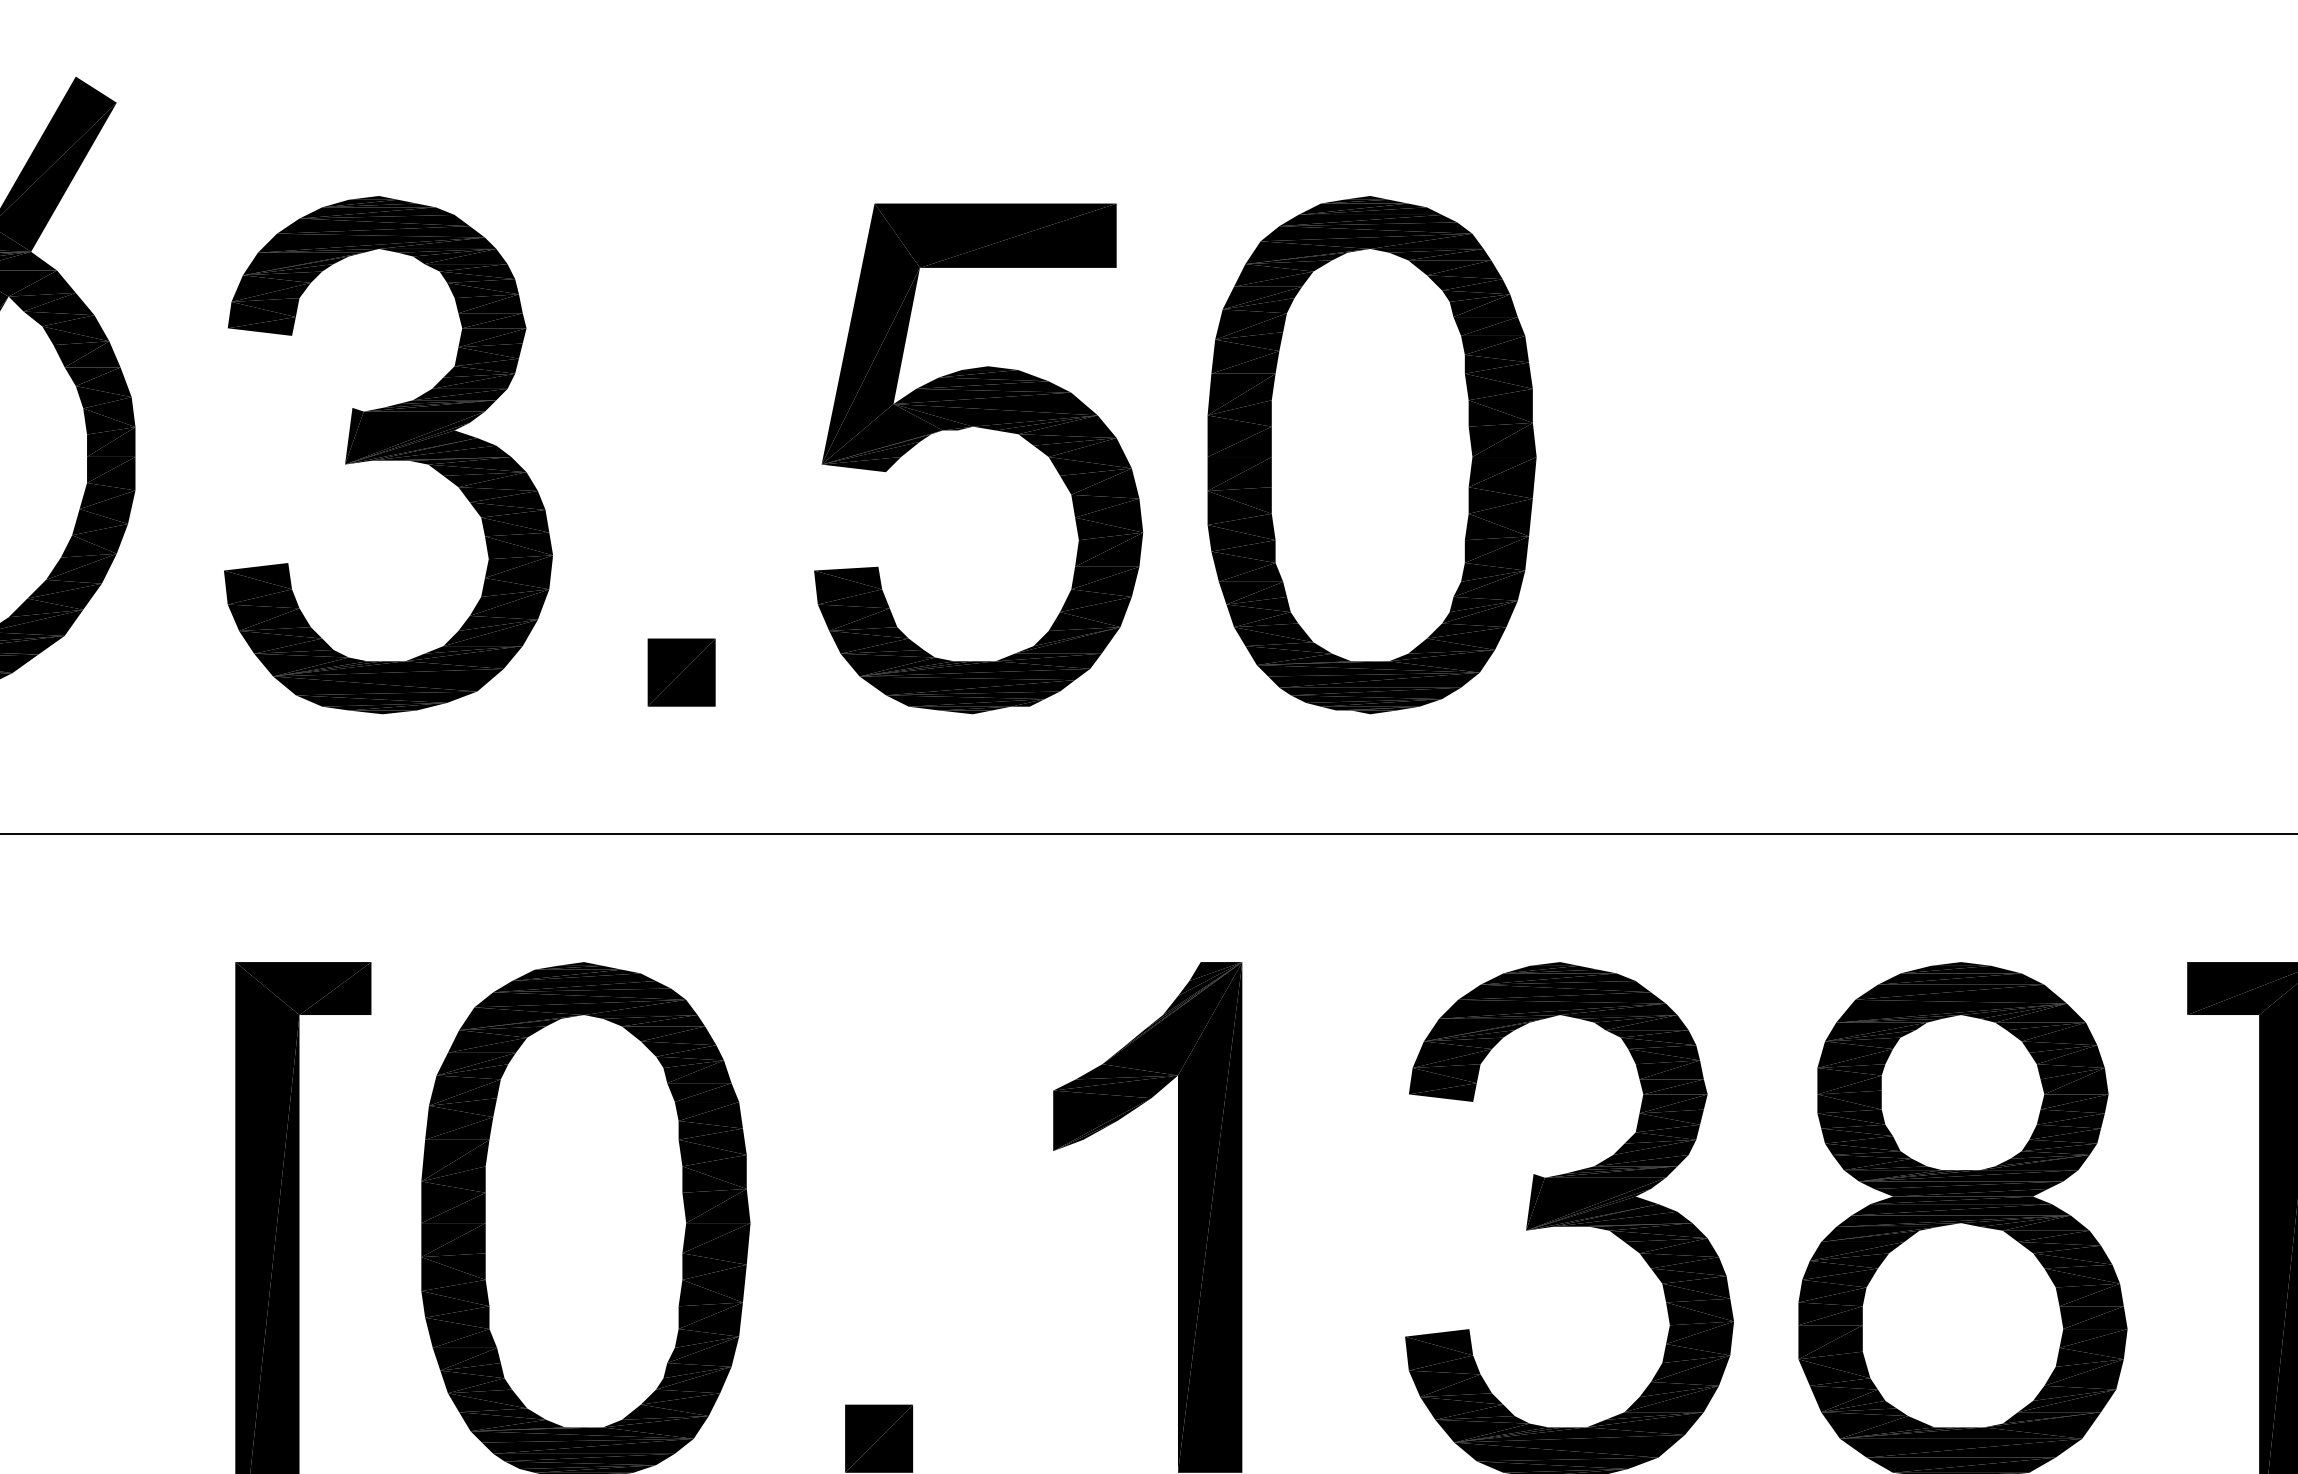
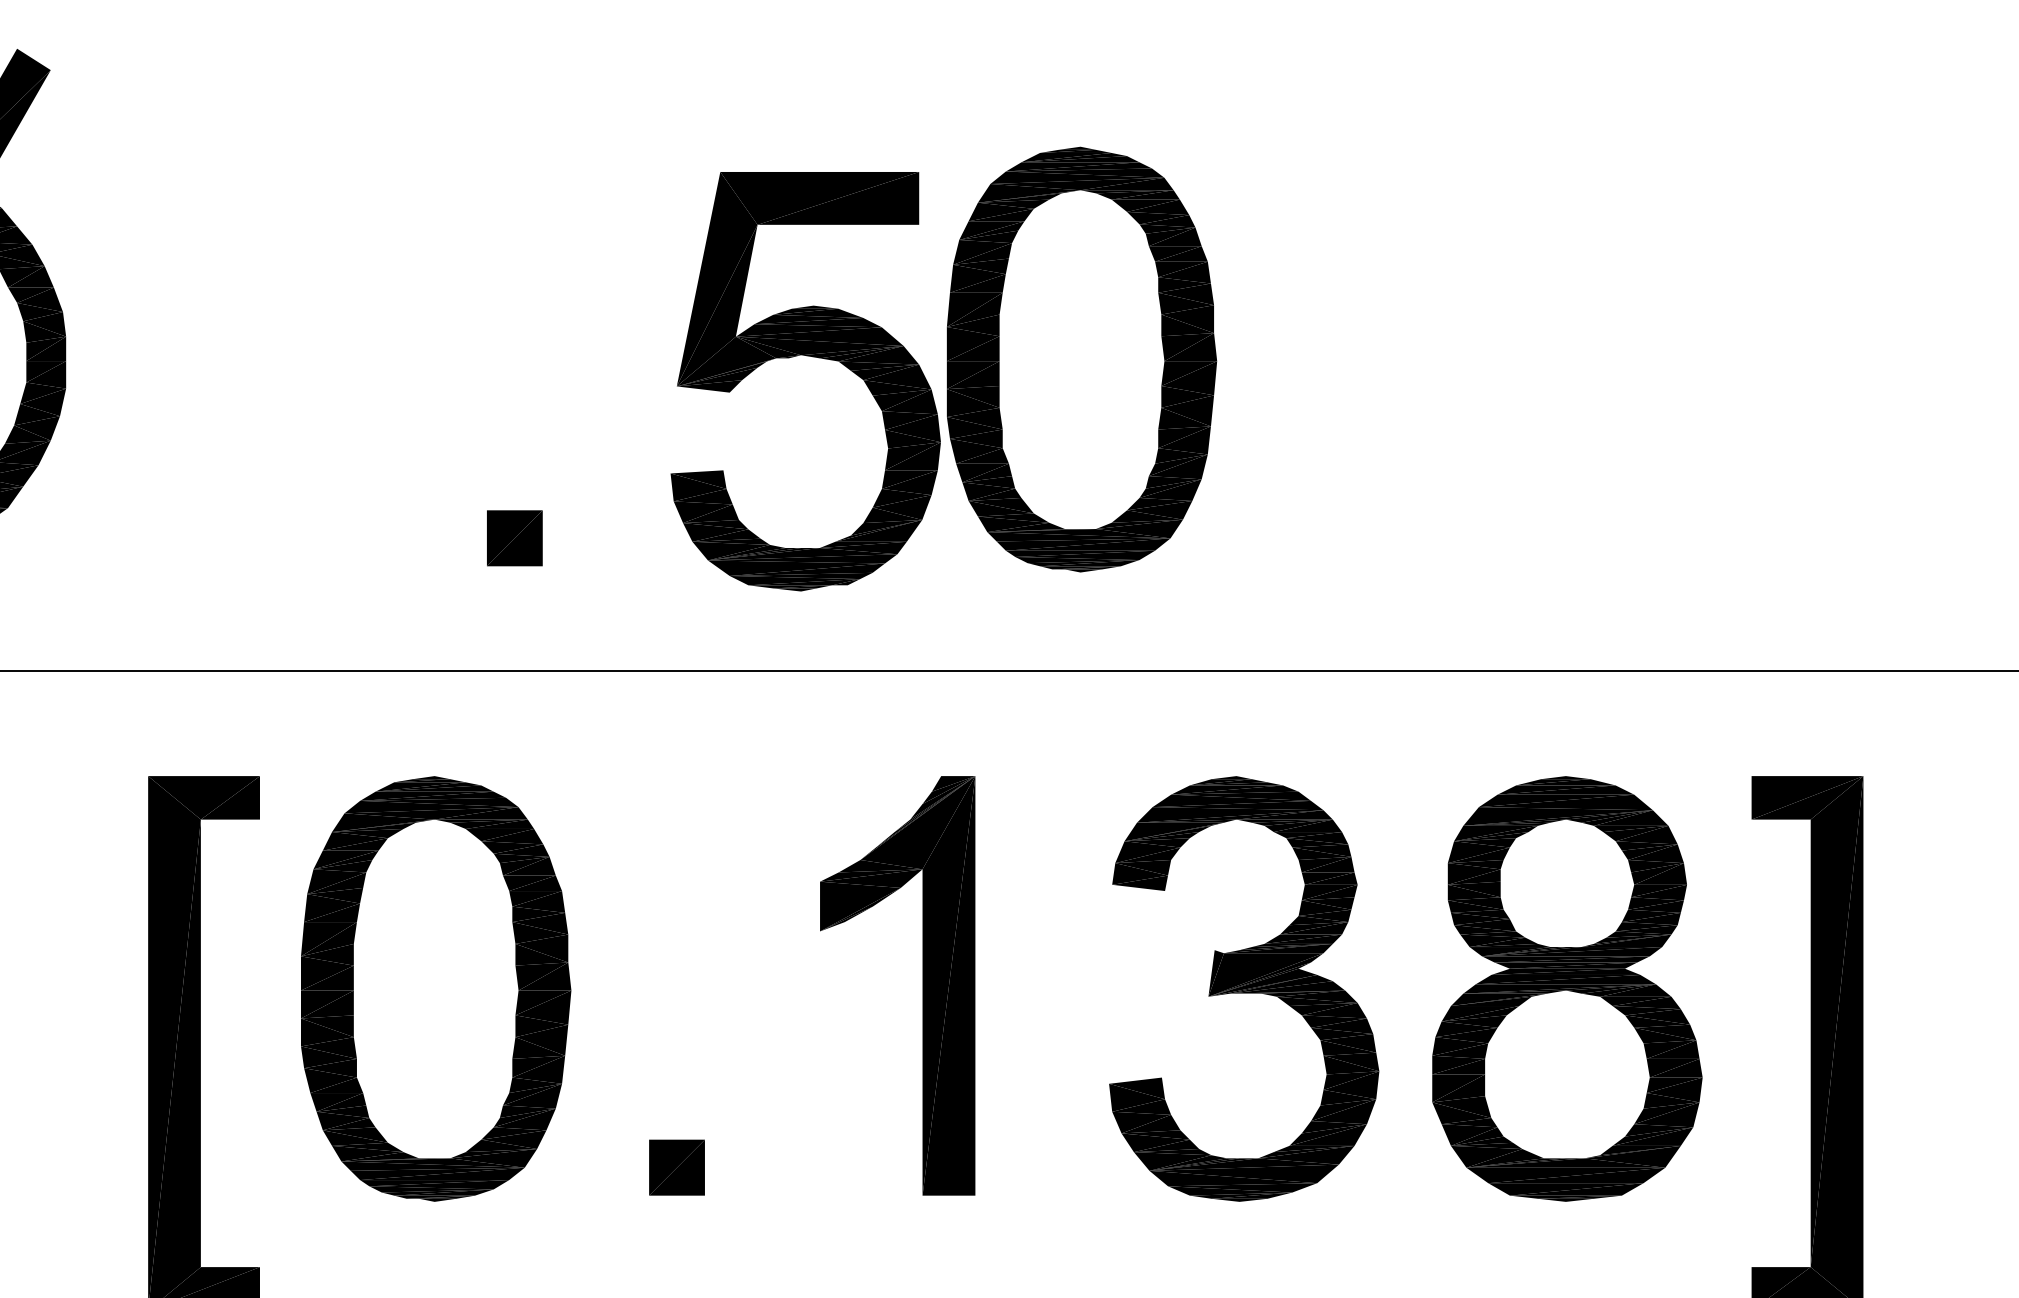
part: (986, 429) -> (812, 357), moved
part: (389, 454) -> (274, 359), removed

